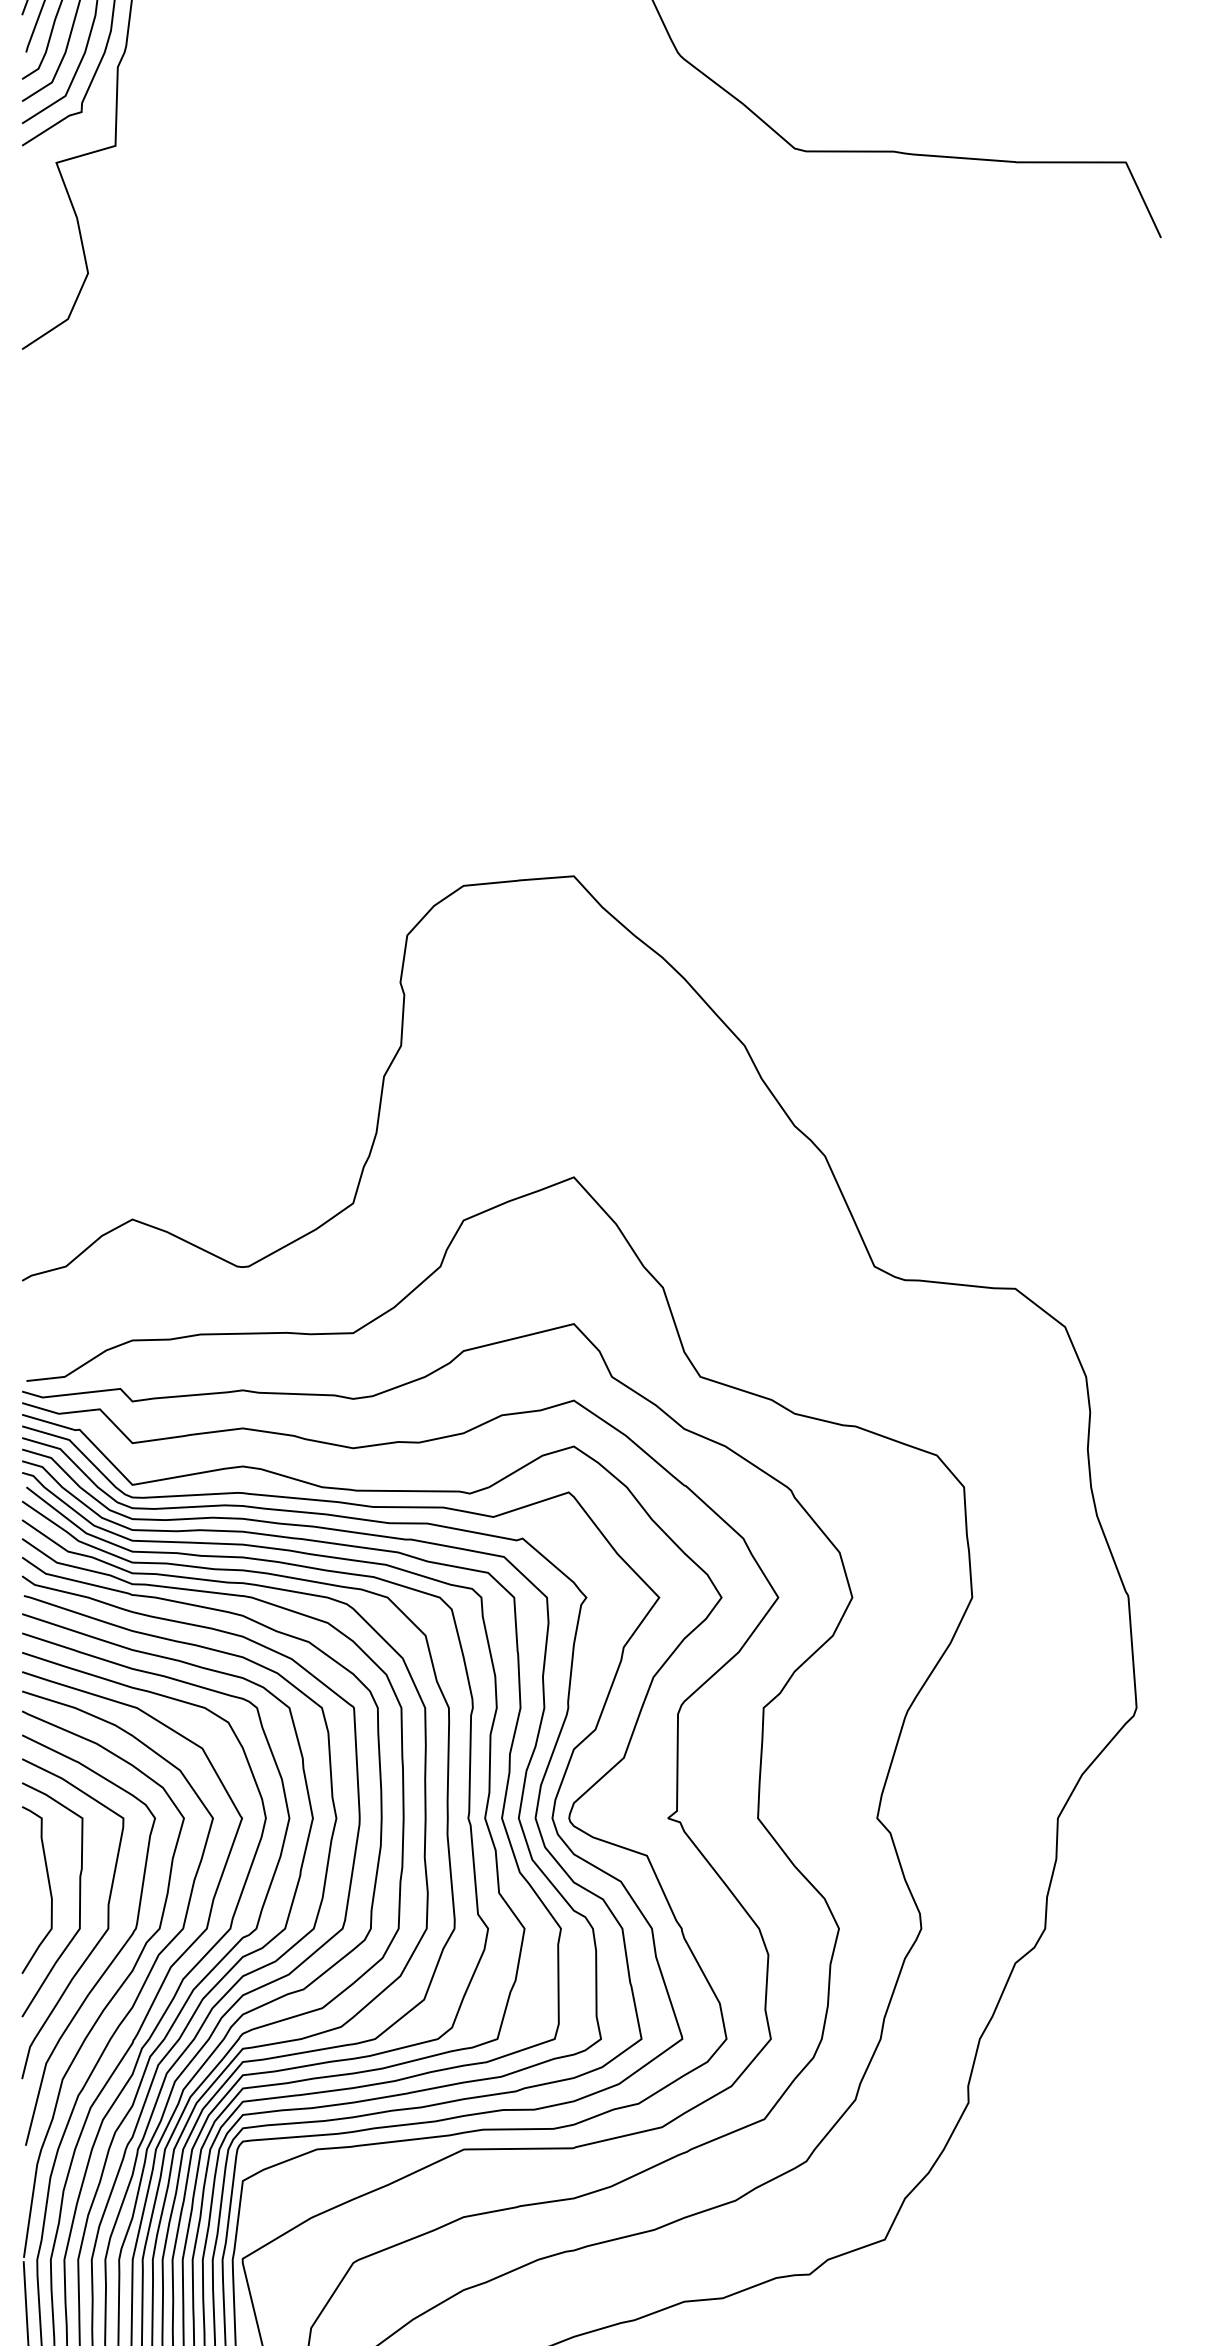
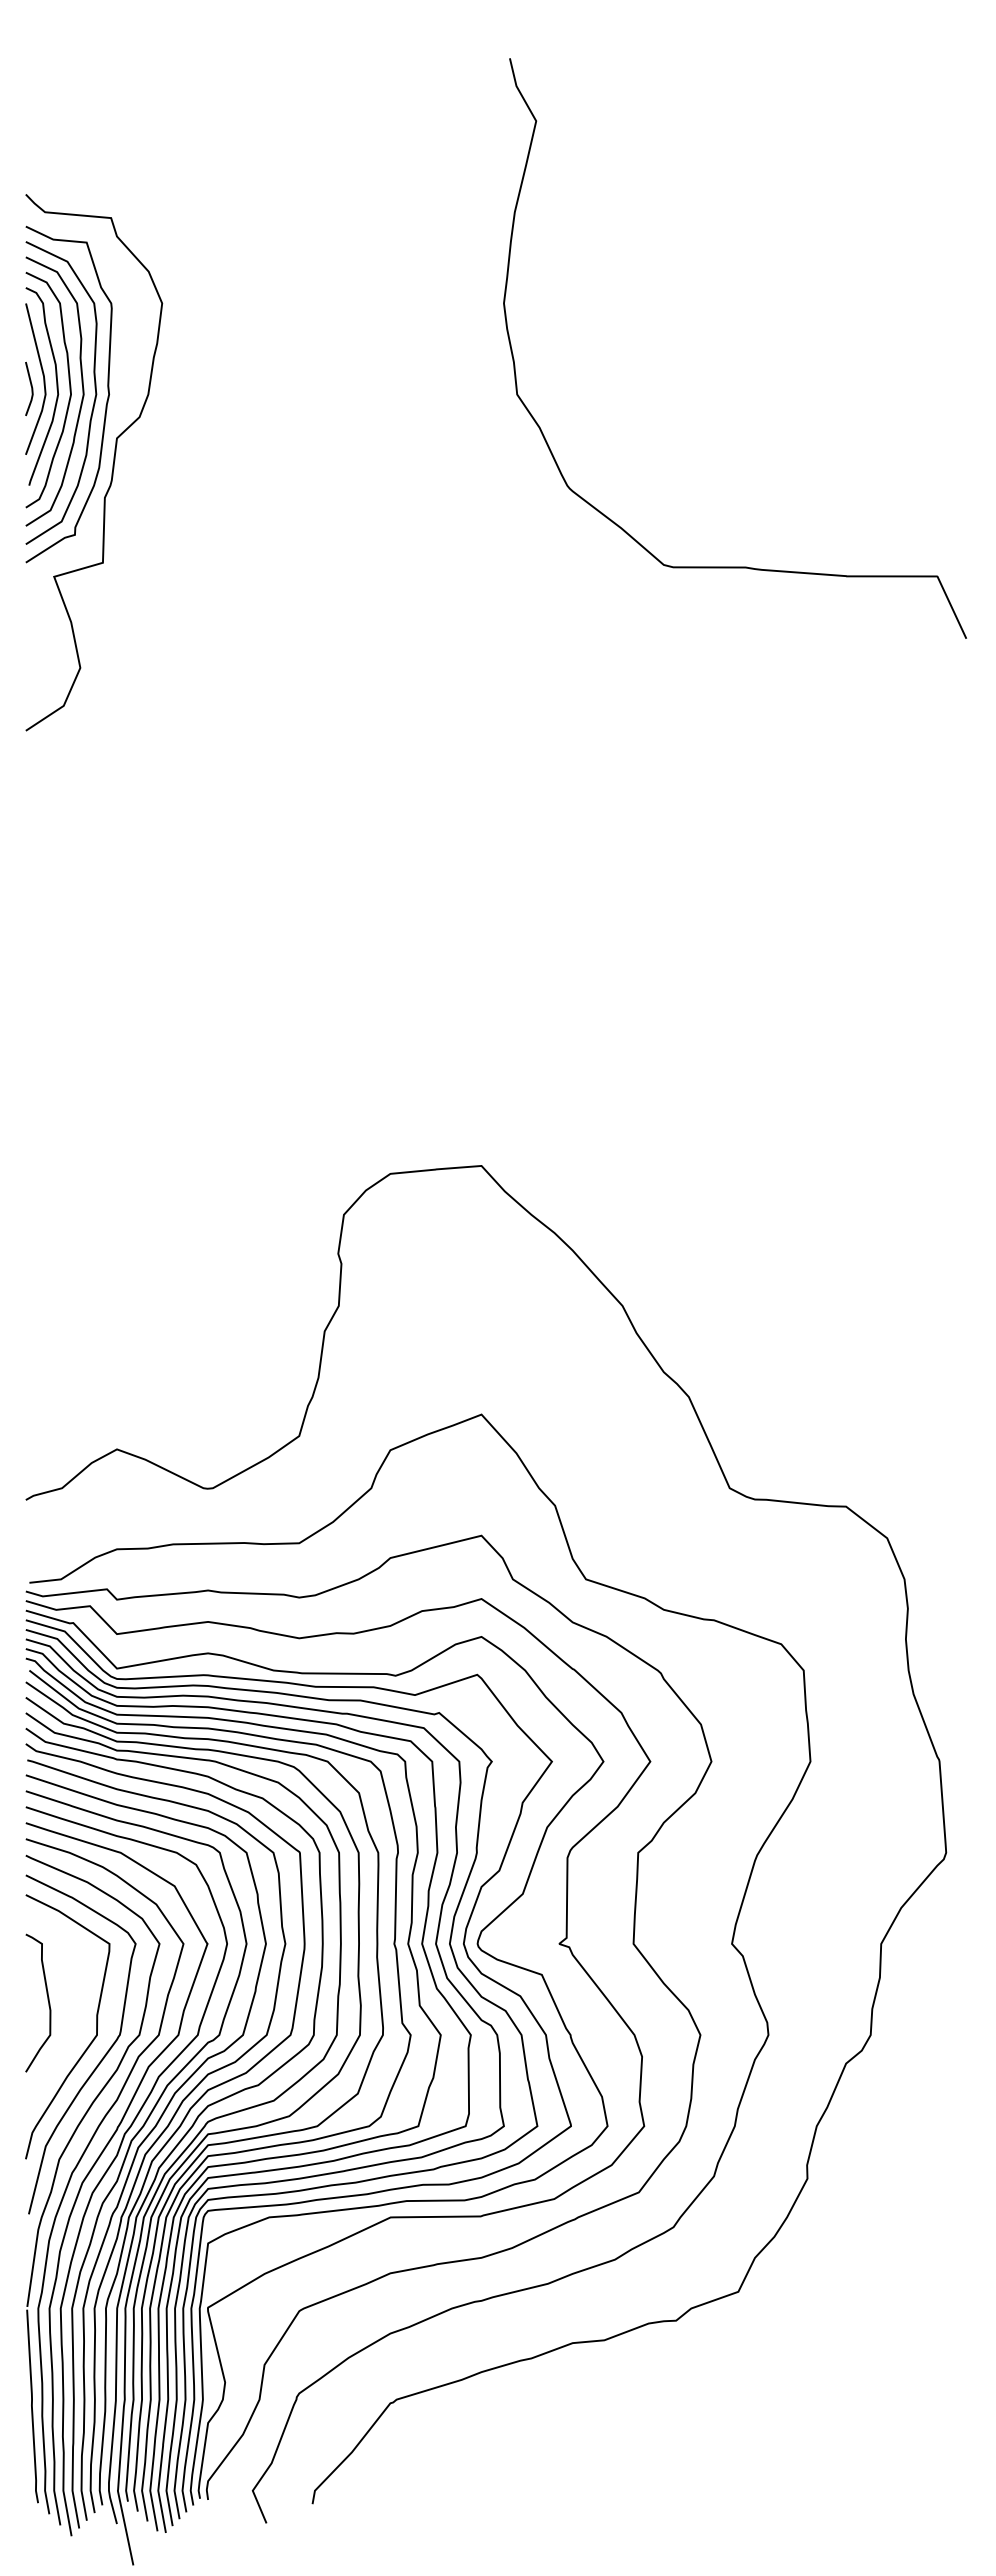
curve: (78, 1900) -> (72, 2011), removed

